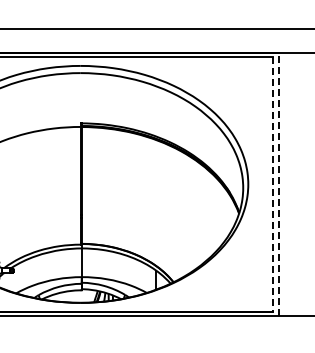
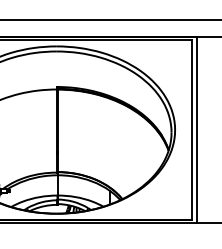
line: (278, 183) -> (196, 129), dashed -> solid
line: (272, 184) -> (192, 130), dashed -> solid

